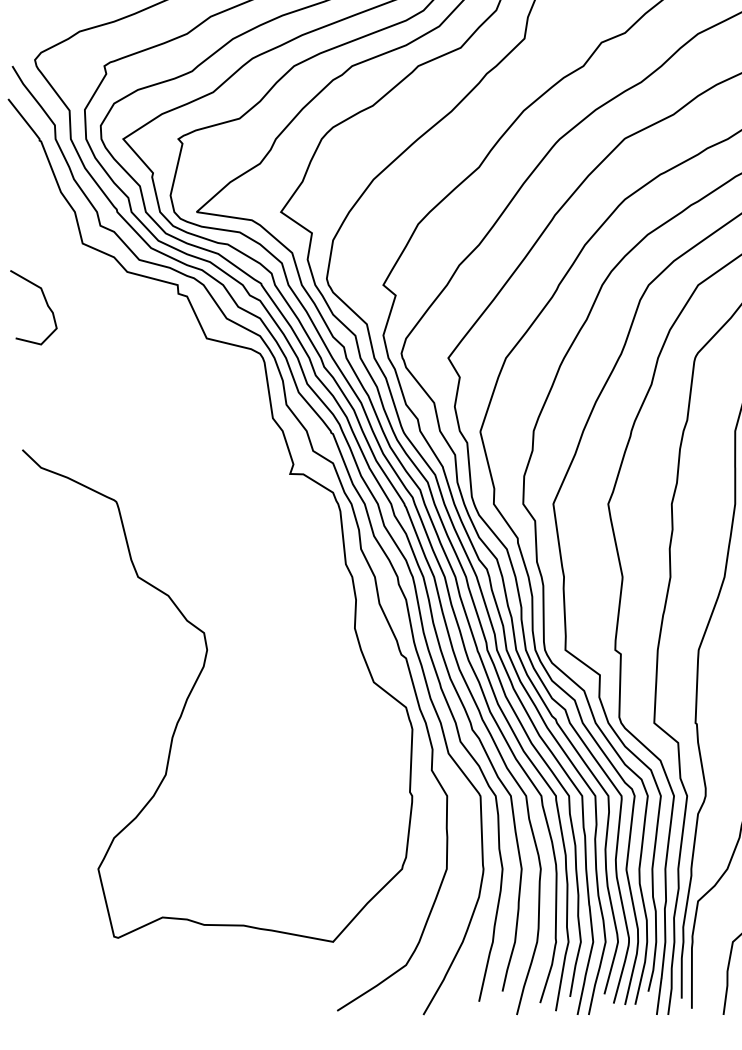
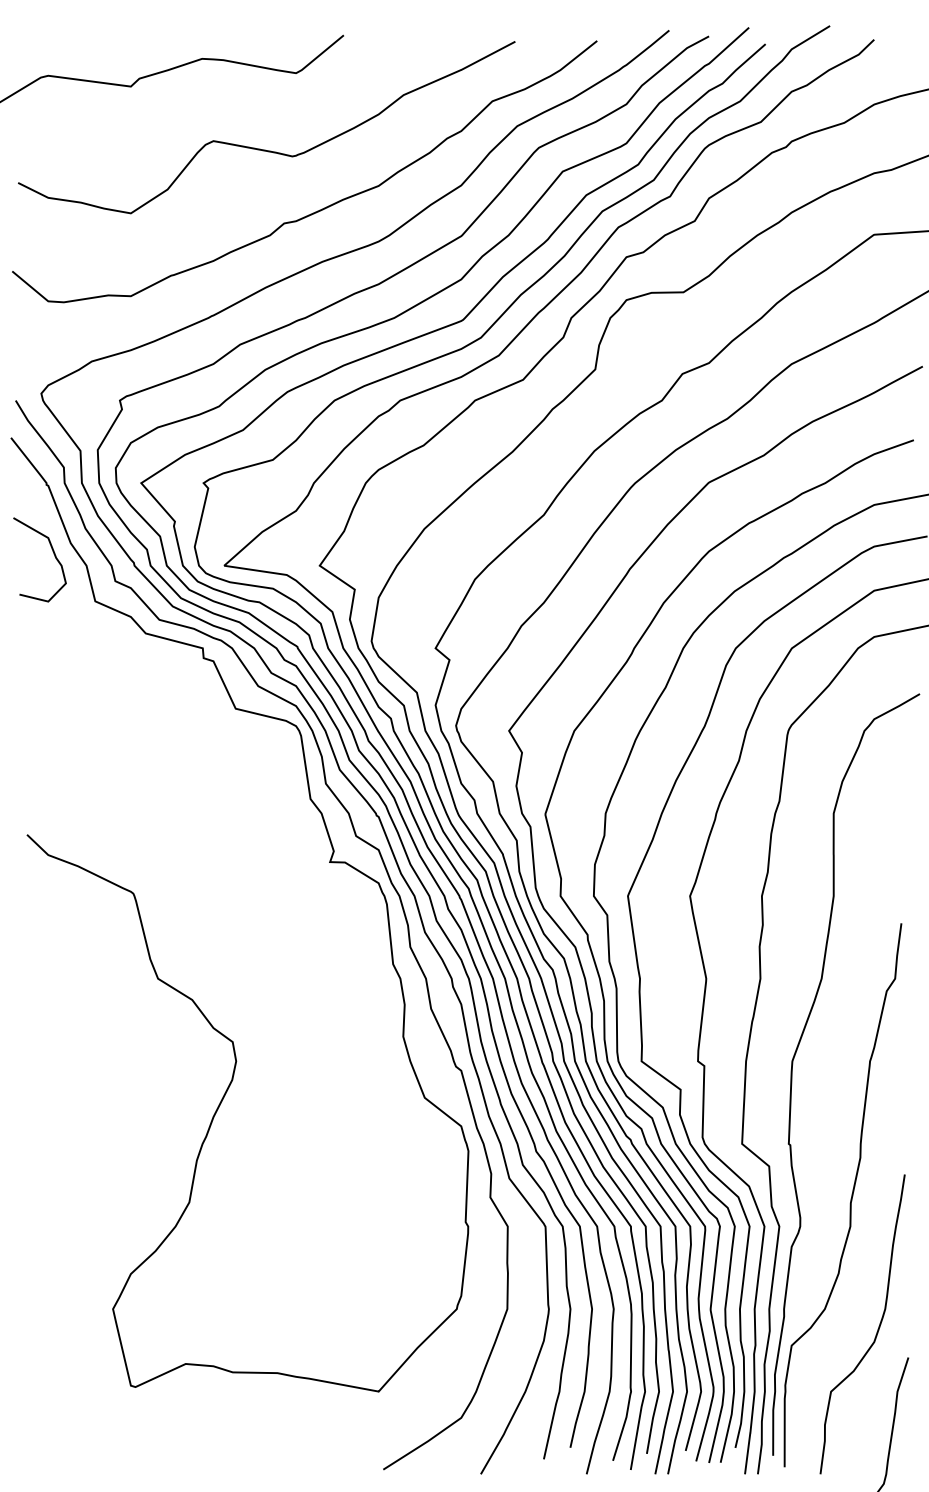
curve: (45, 302) -> (53, 554), moved

